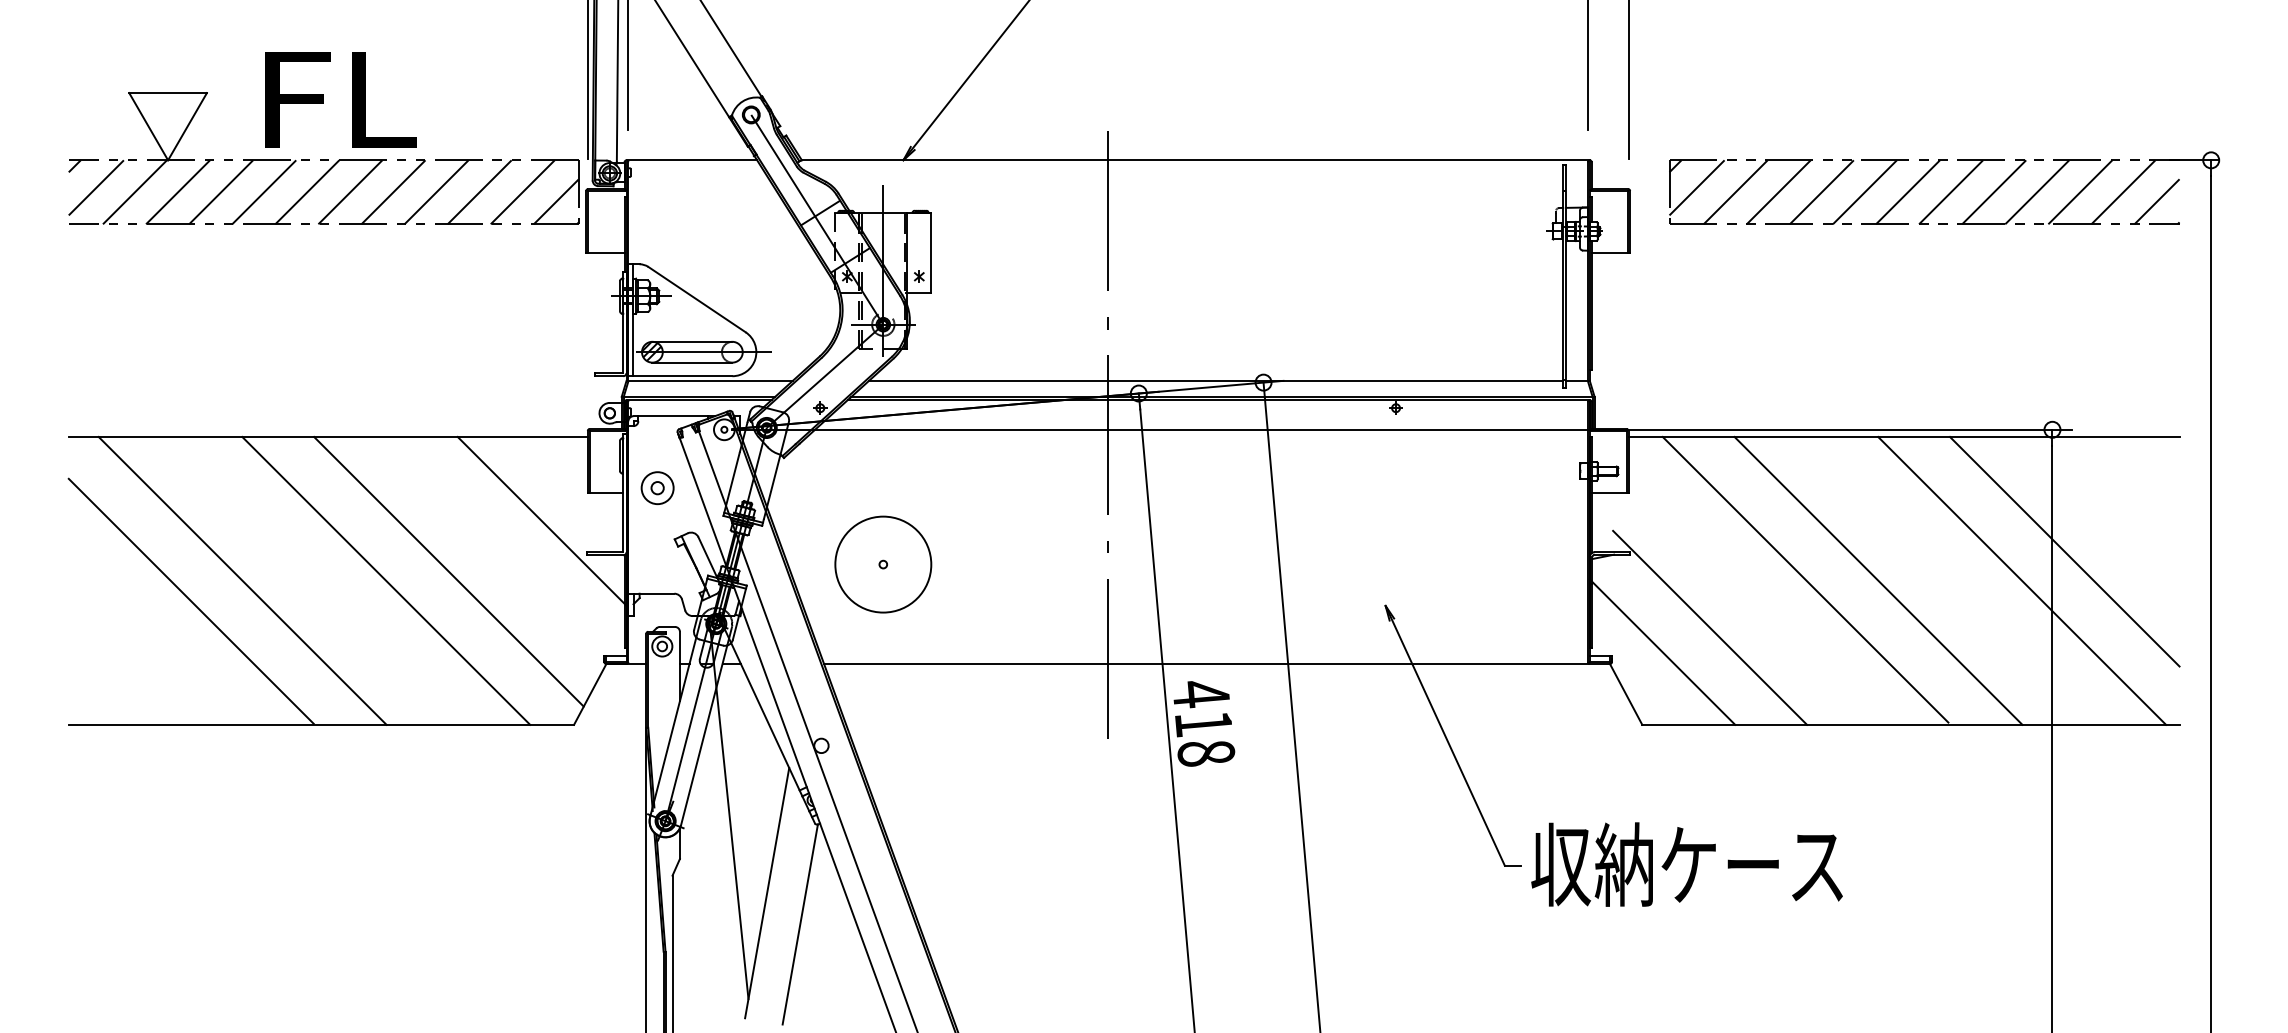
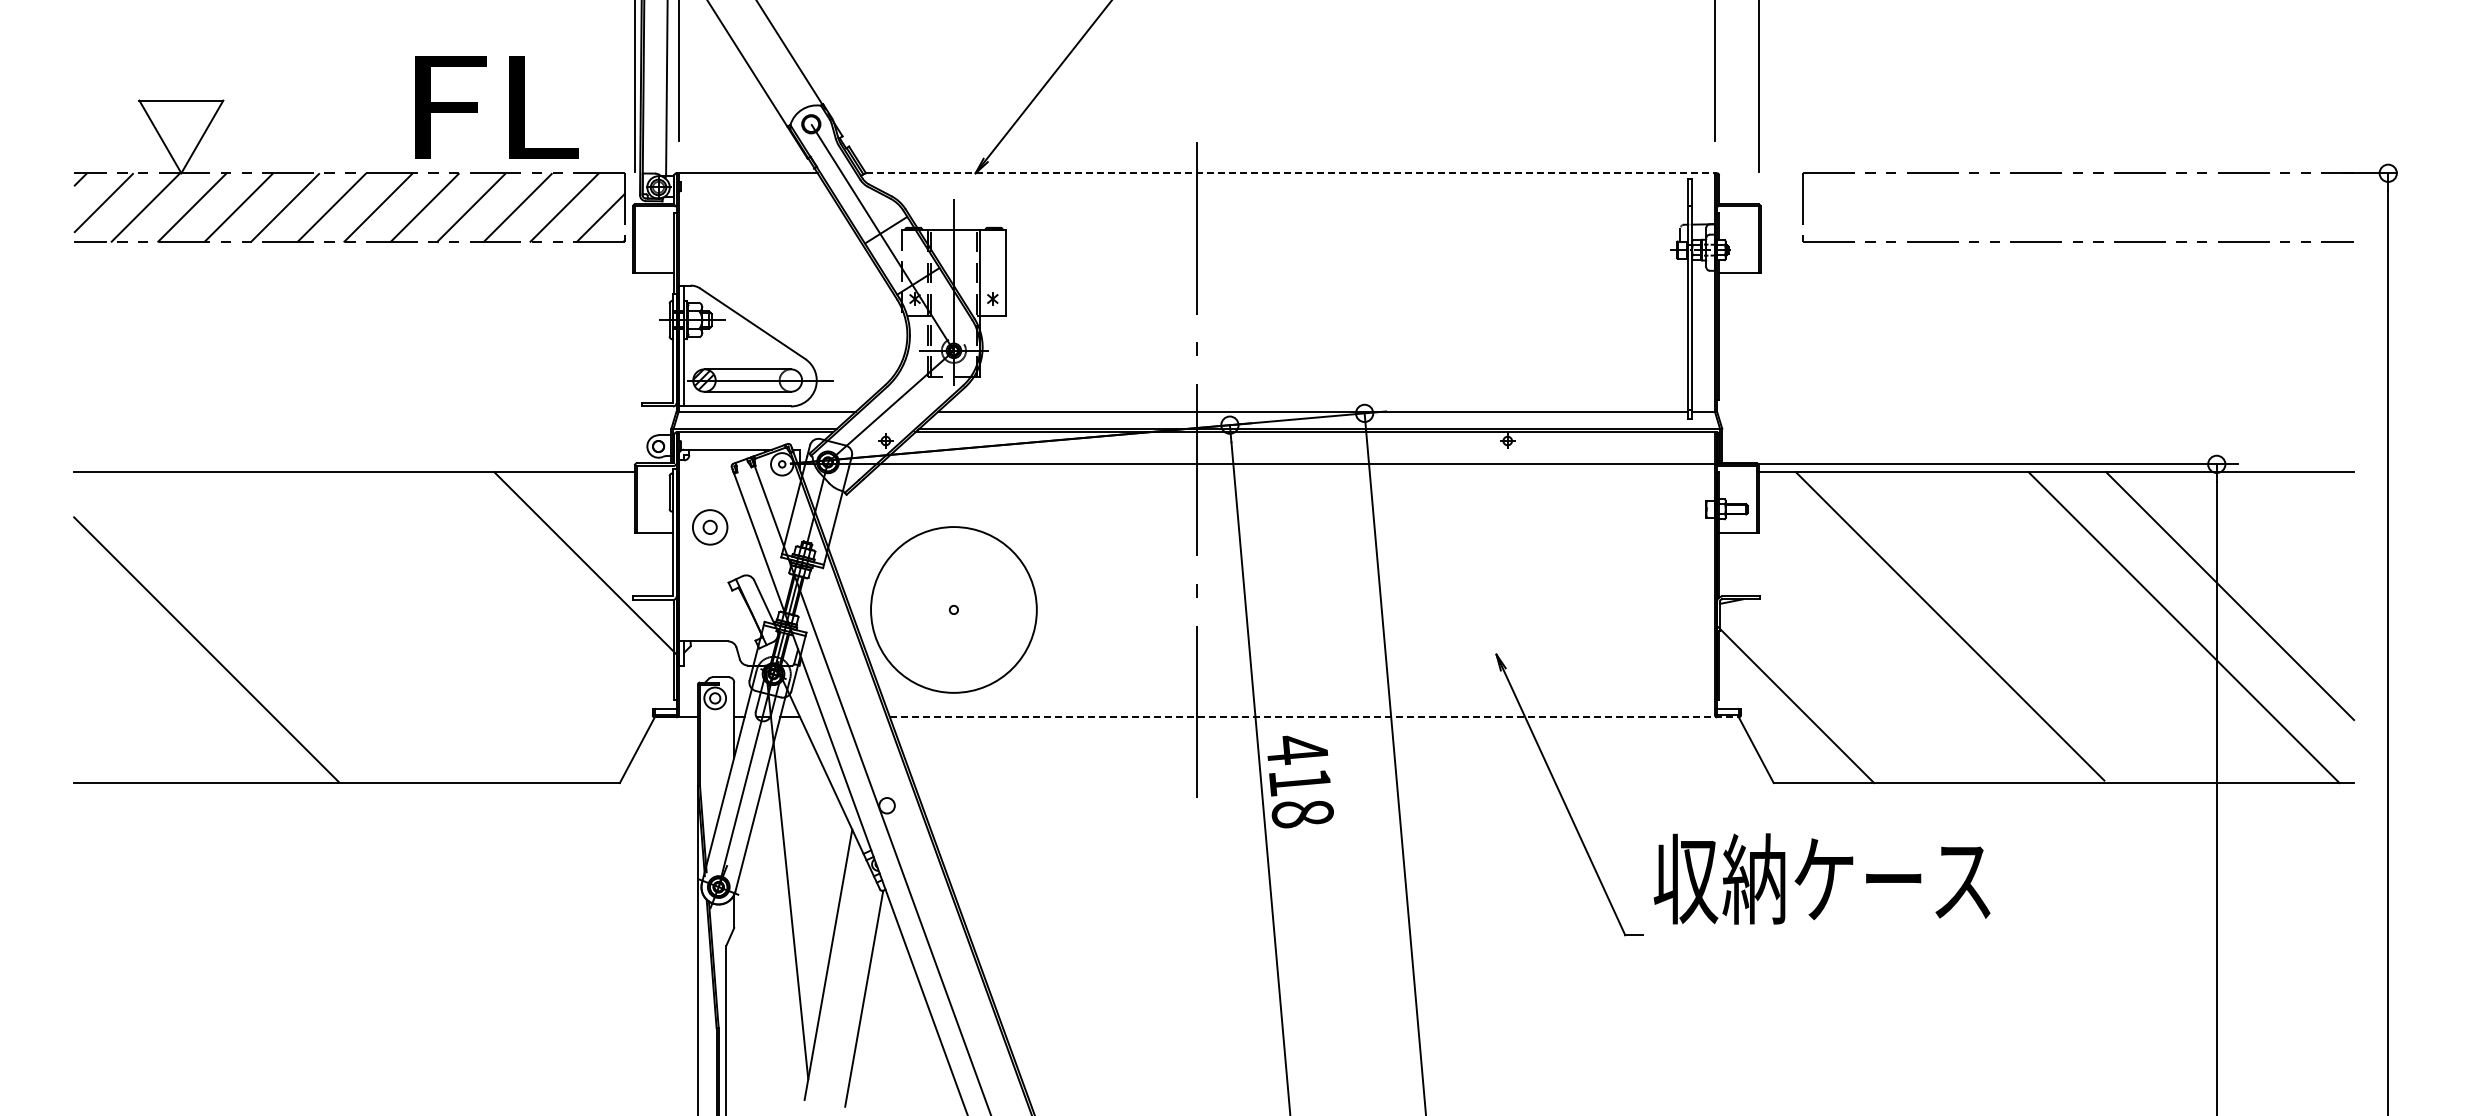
text: (340, 99) -> (496, 107), moved
line: (1195, 160) -> (1291, 173), solid -> dashed
hatch: (1924, 192) -> (2078, 207), removed
circle: (882, 564) -> (953, 609), size x1.6
line: (448, 571) -> (484, 617), removed
line: (242, 580) -> (261, 627), removed
line: (385, 580) -> (416, 627), removed
line: (1878, 580) -> (2028, 627), removed
line: (1709, 628) -> (1846, 678), removed
line: (1217, 664) -> (1314, 717), solid -> dashed
text: (1686, 864) -> (1821, 878), moved

